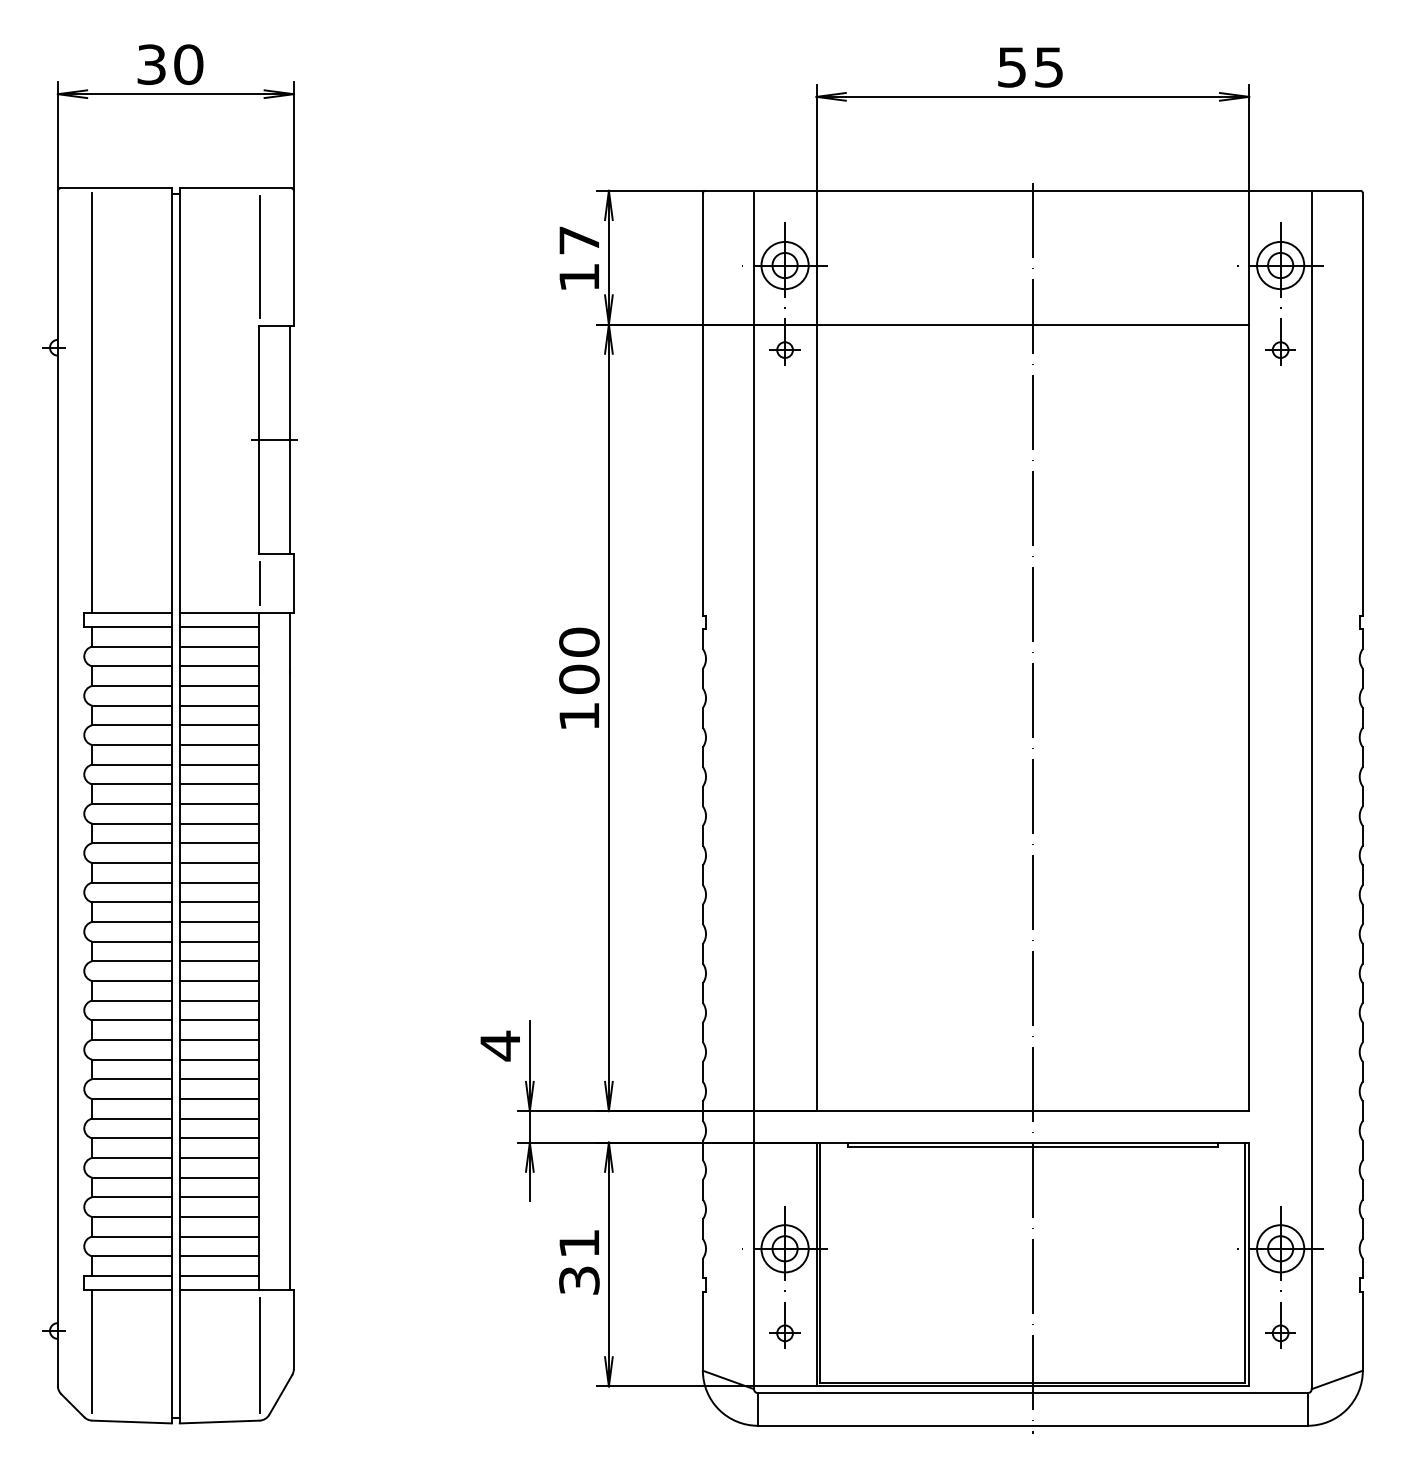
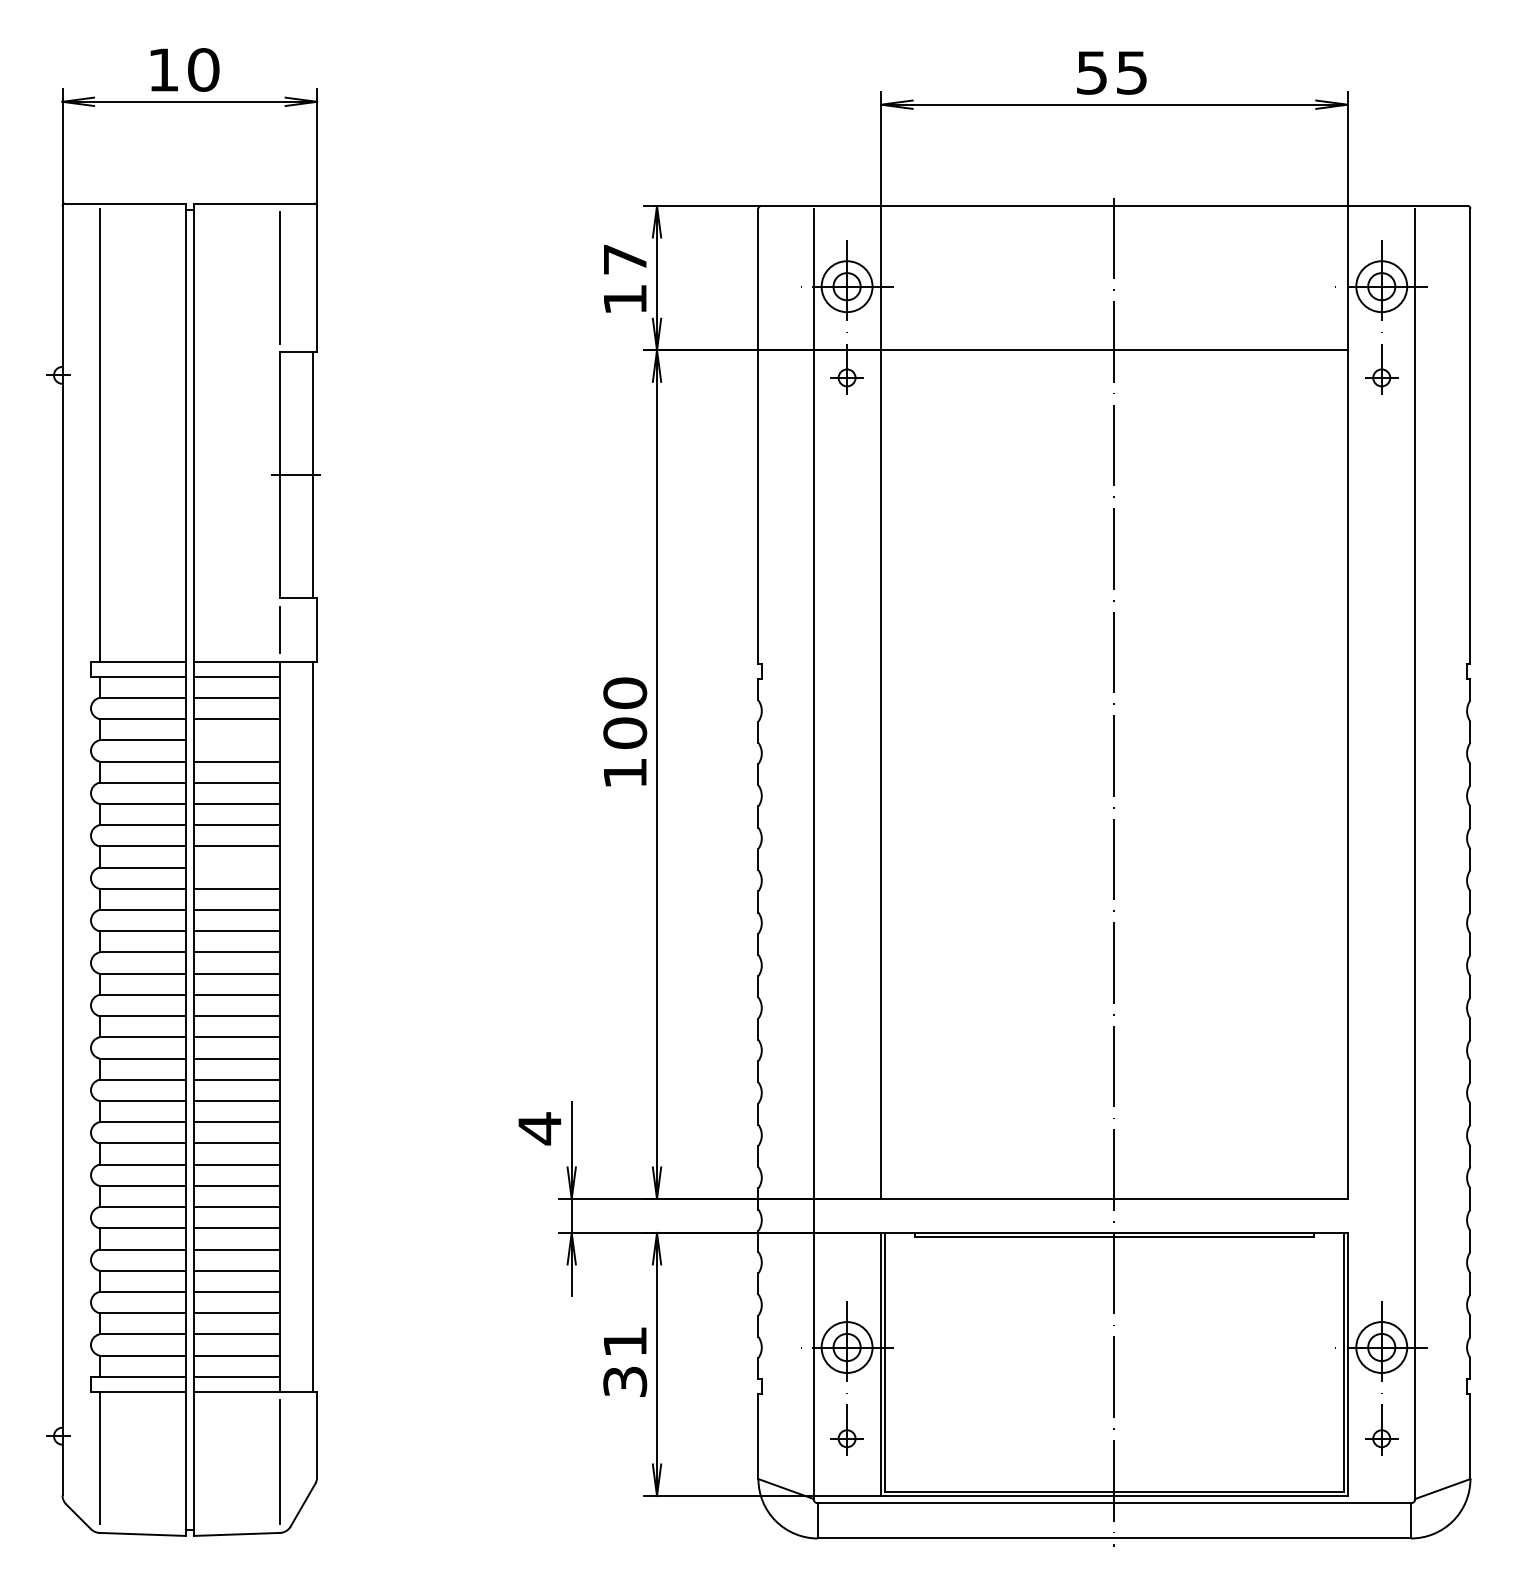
text: (151, 64) -> (163, 69), 30 -> 10
line: (219, 686) -> (236, 740), removed
line: (219, 803) -> (236, 867), removed

